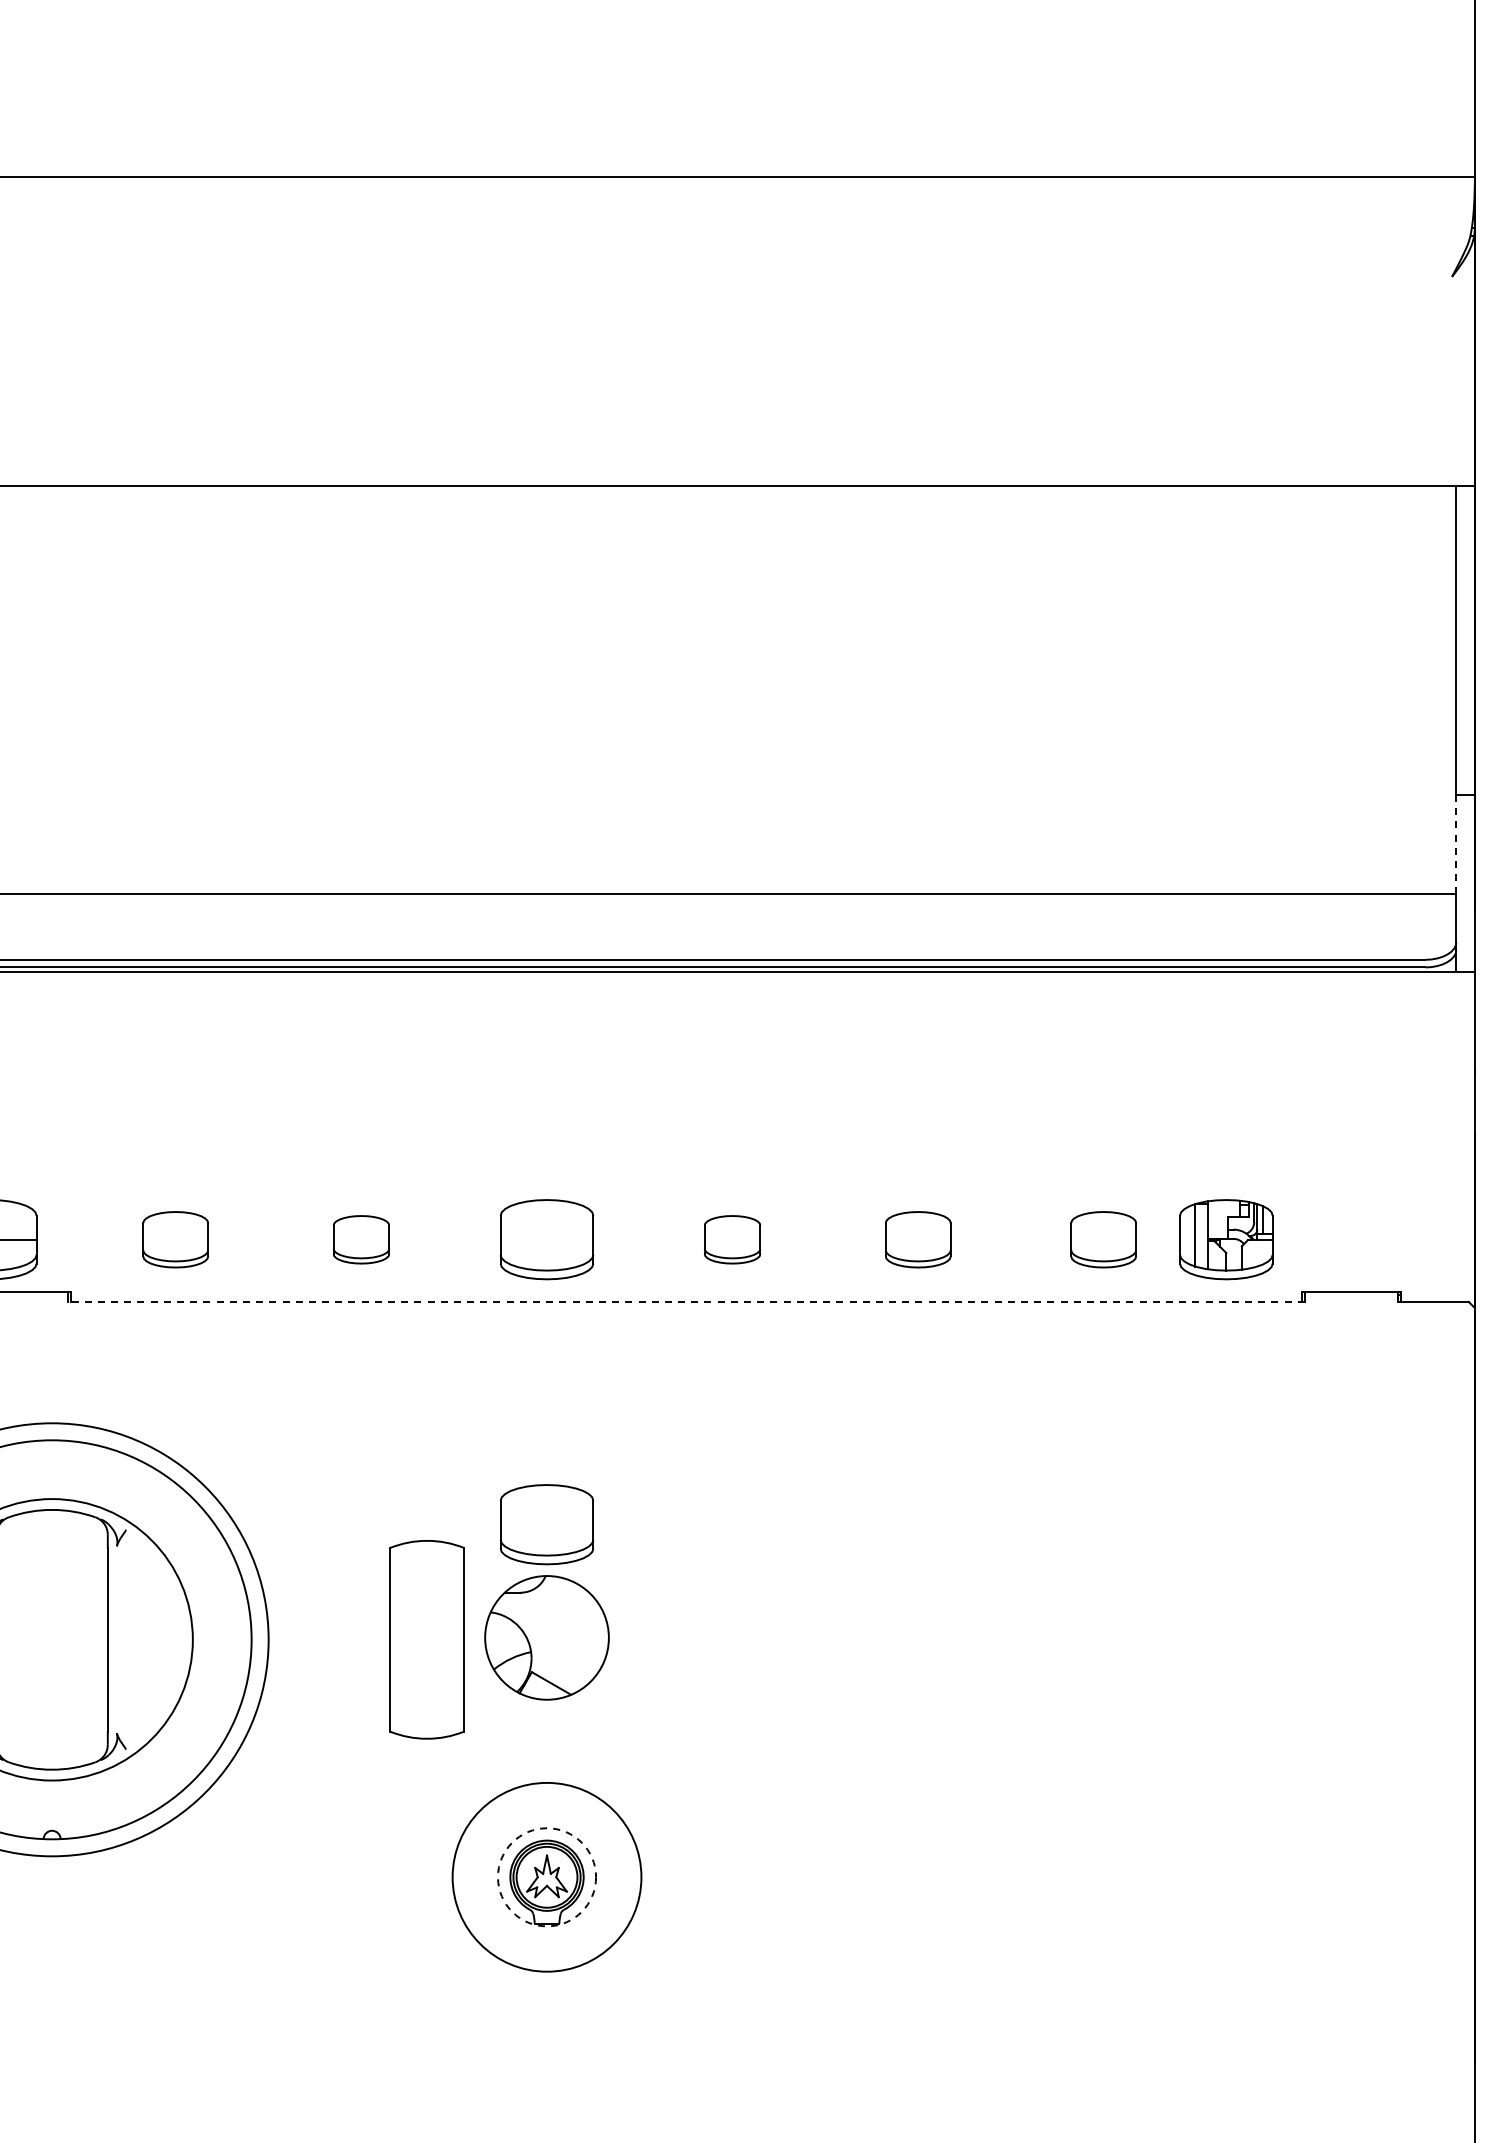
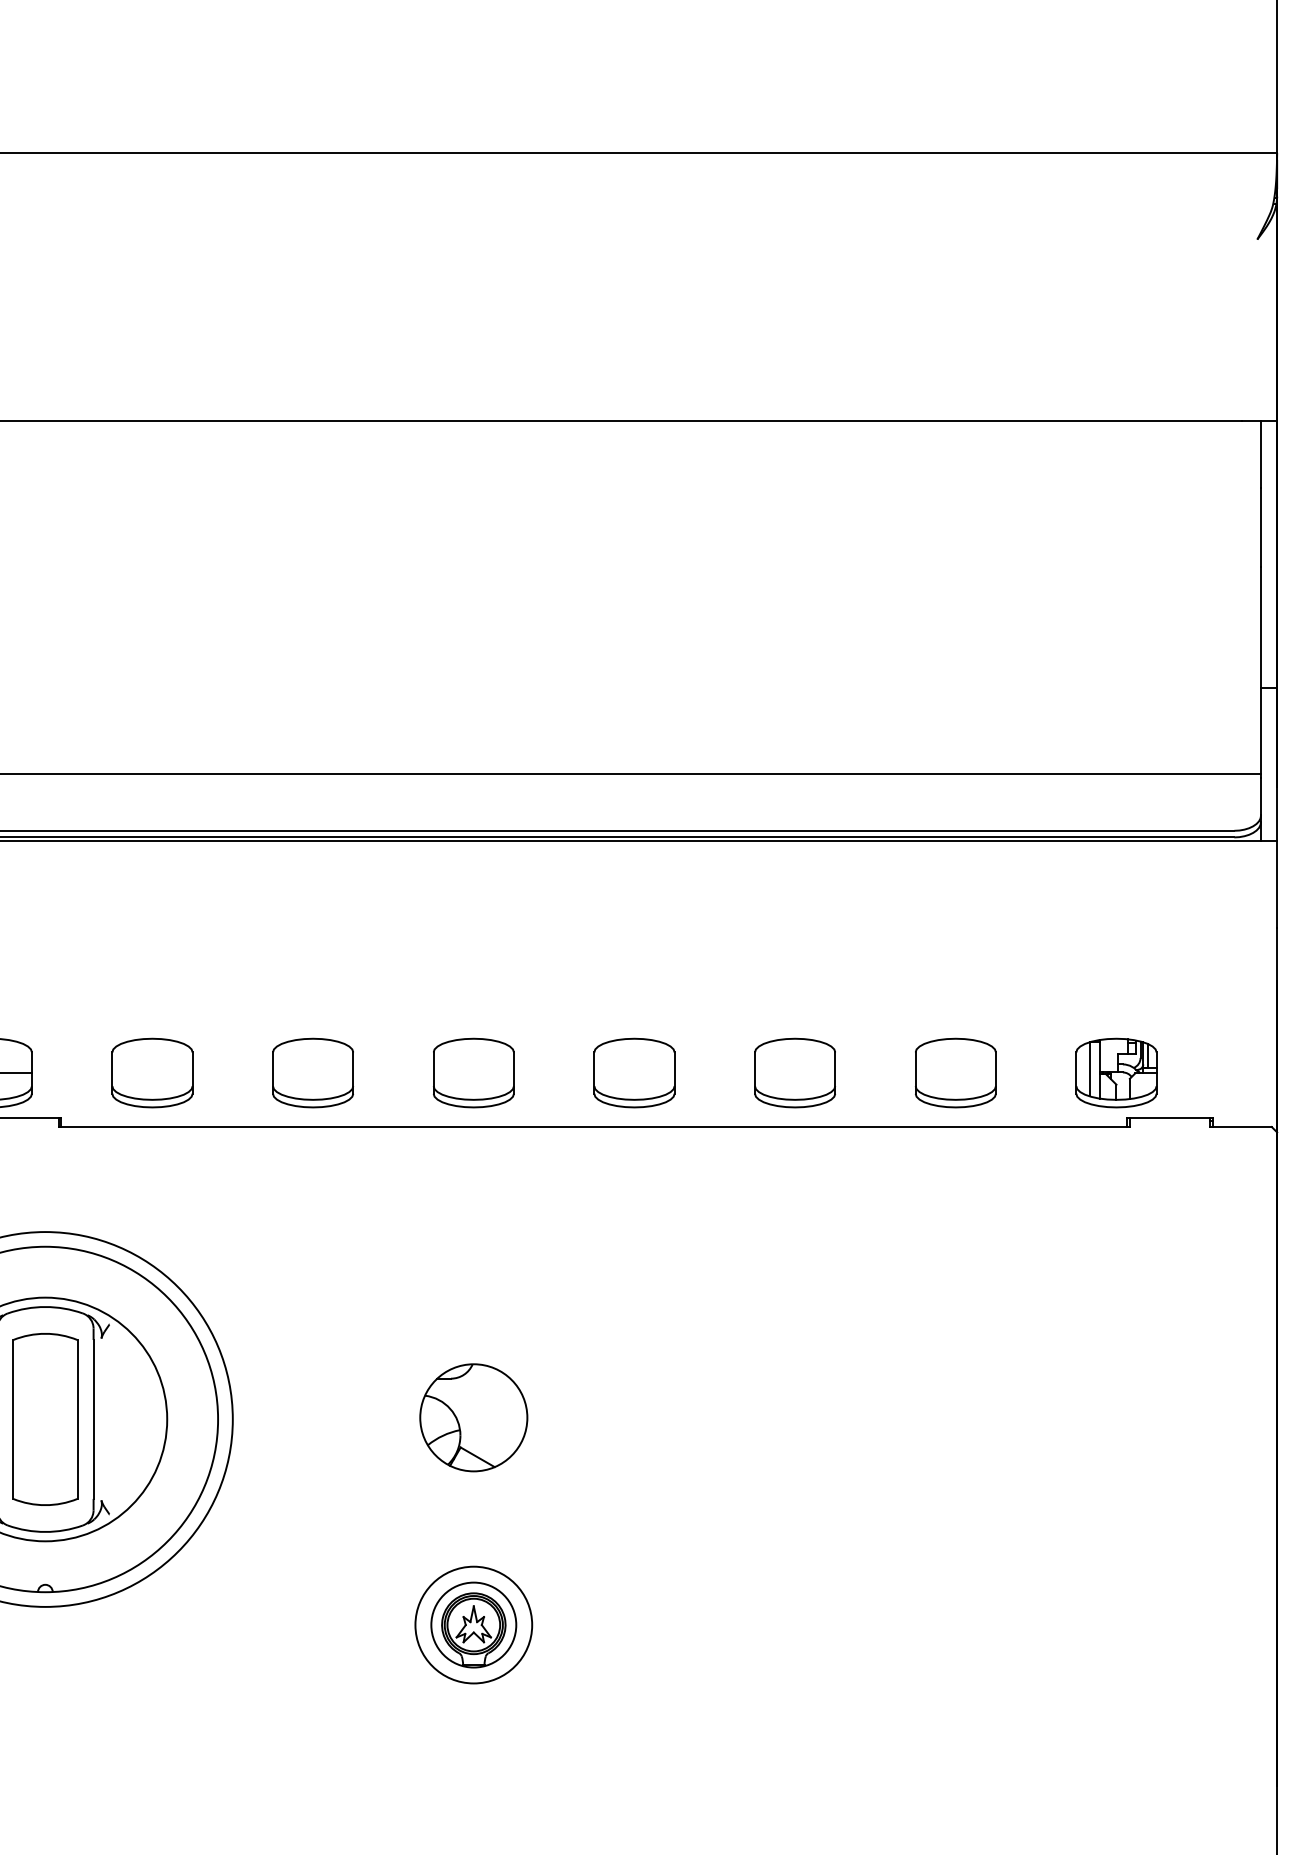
line: (1456, 844) -> (1261, 730), dashed -> solid
part: (175, 1239) -> (152, 1072), size x1.43
part: (361, 1239) -> (313, 1072), size x1.67
part: (732, 1239) -> (634, 1072), size x1.67
part: (918, 1239) -> (795, 1072), size x1.43
part: (1103, 1239) -> (955, 1072), size x1.43
part: (1226, 1239) -> (1116, 1072), moved
line: (686, 1301) -> (594, 1126), dashed -> solid
part: (546, 1524) -> (473, 1319), removed
part: (426, 1639) -> (44, 1419), moved
circle: (546, 1876) -> (473, 1624), size x0.71
circle: (546, 1877) -> (473, 1625), dashed -> solid

